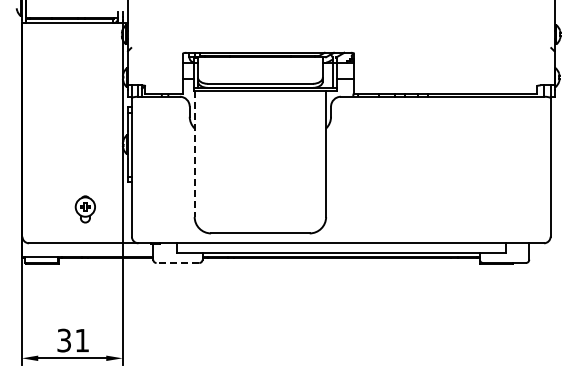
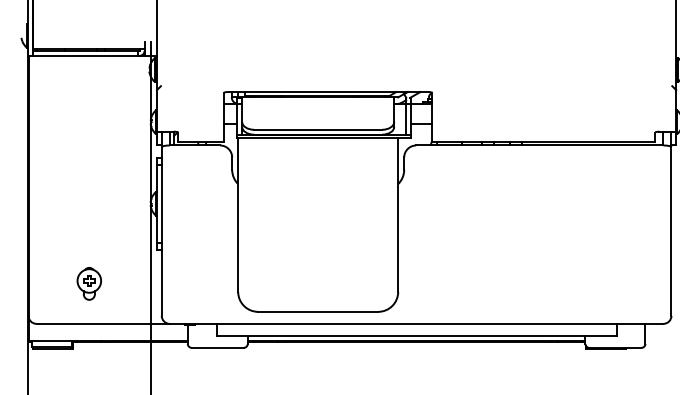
line: (194, 154) -> (237, 215), dashed -> solid
part: (84, 209) -> (88, 283), moved
line: (177, 263) -> (217, 348), dashed -> solid

